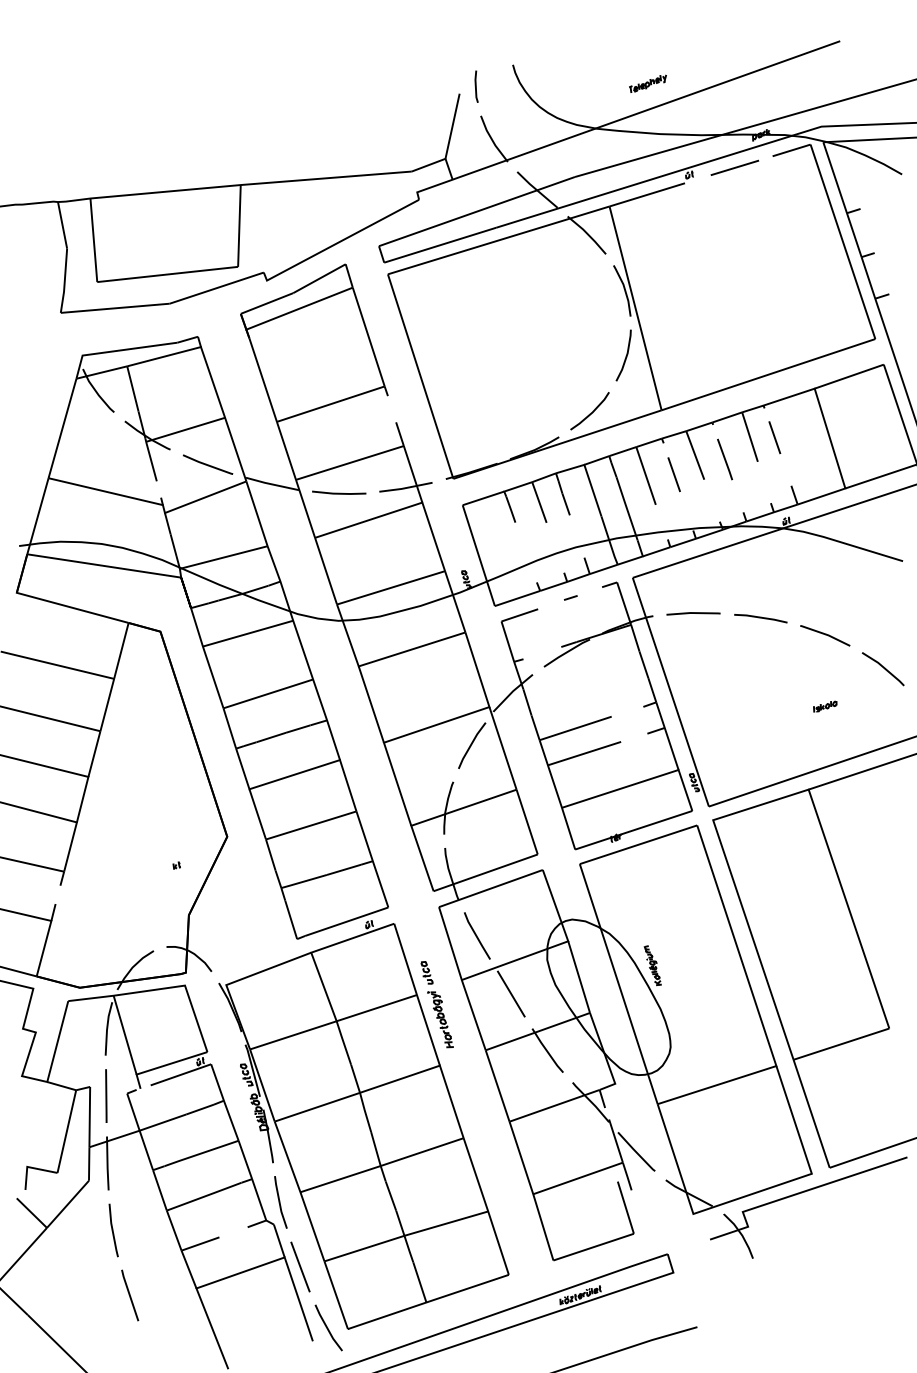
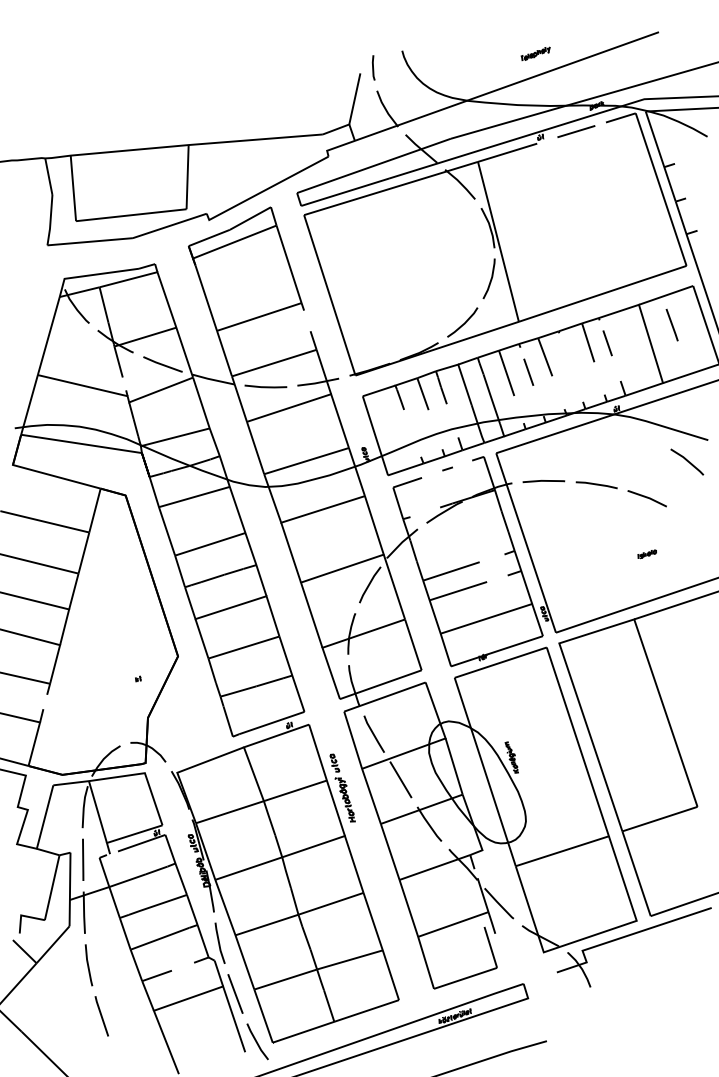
part: (647, 83) -> (535, 53), moved
line: (724, 459) -> (671, 325), moved
line: (883, 668) -> (687, 461), moved

